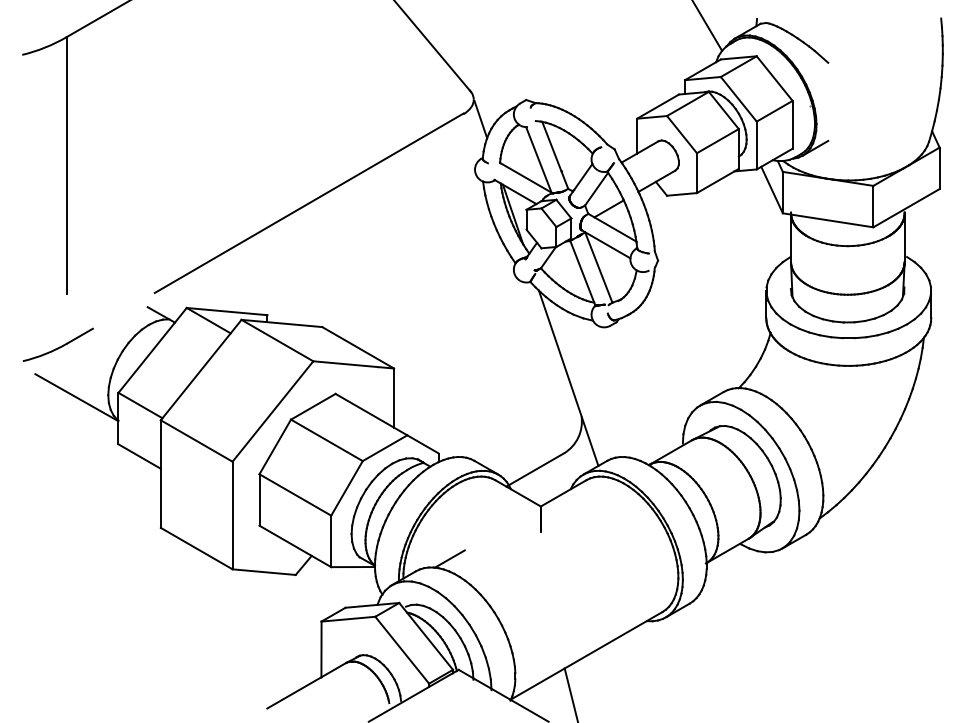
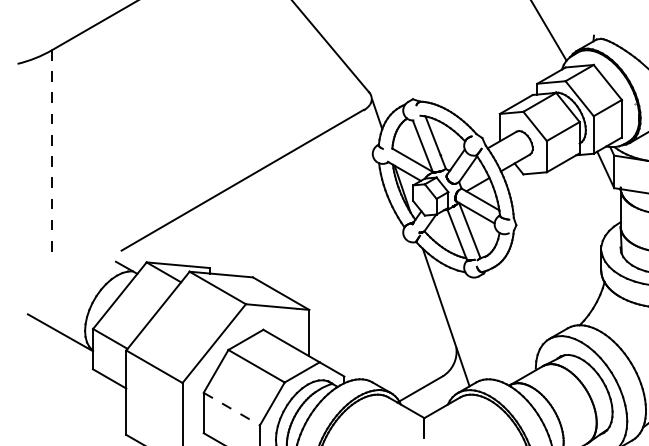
line: (66, 166) -> (52, 151), solid -> dashed
part: (57, 344) -> (45, 291), removed
line: (295, 495) -> (231, 409), solid -> dashed

